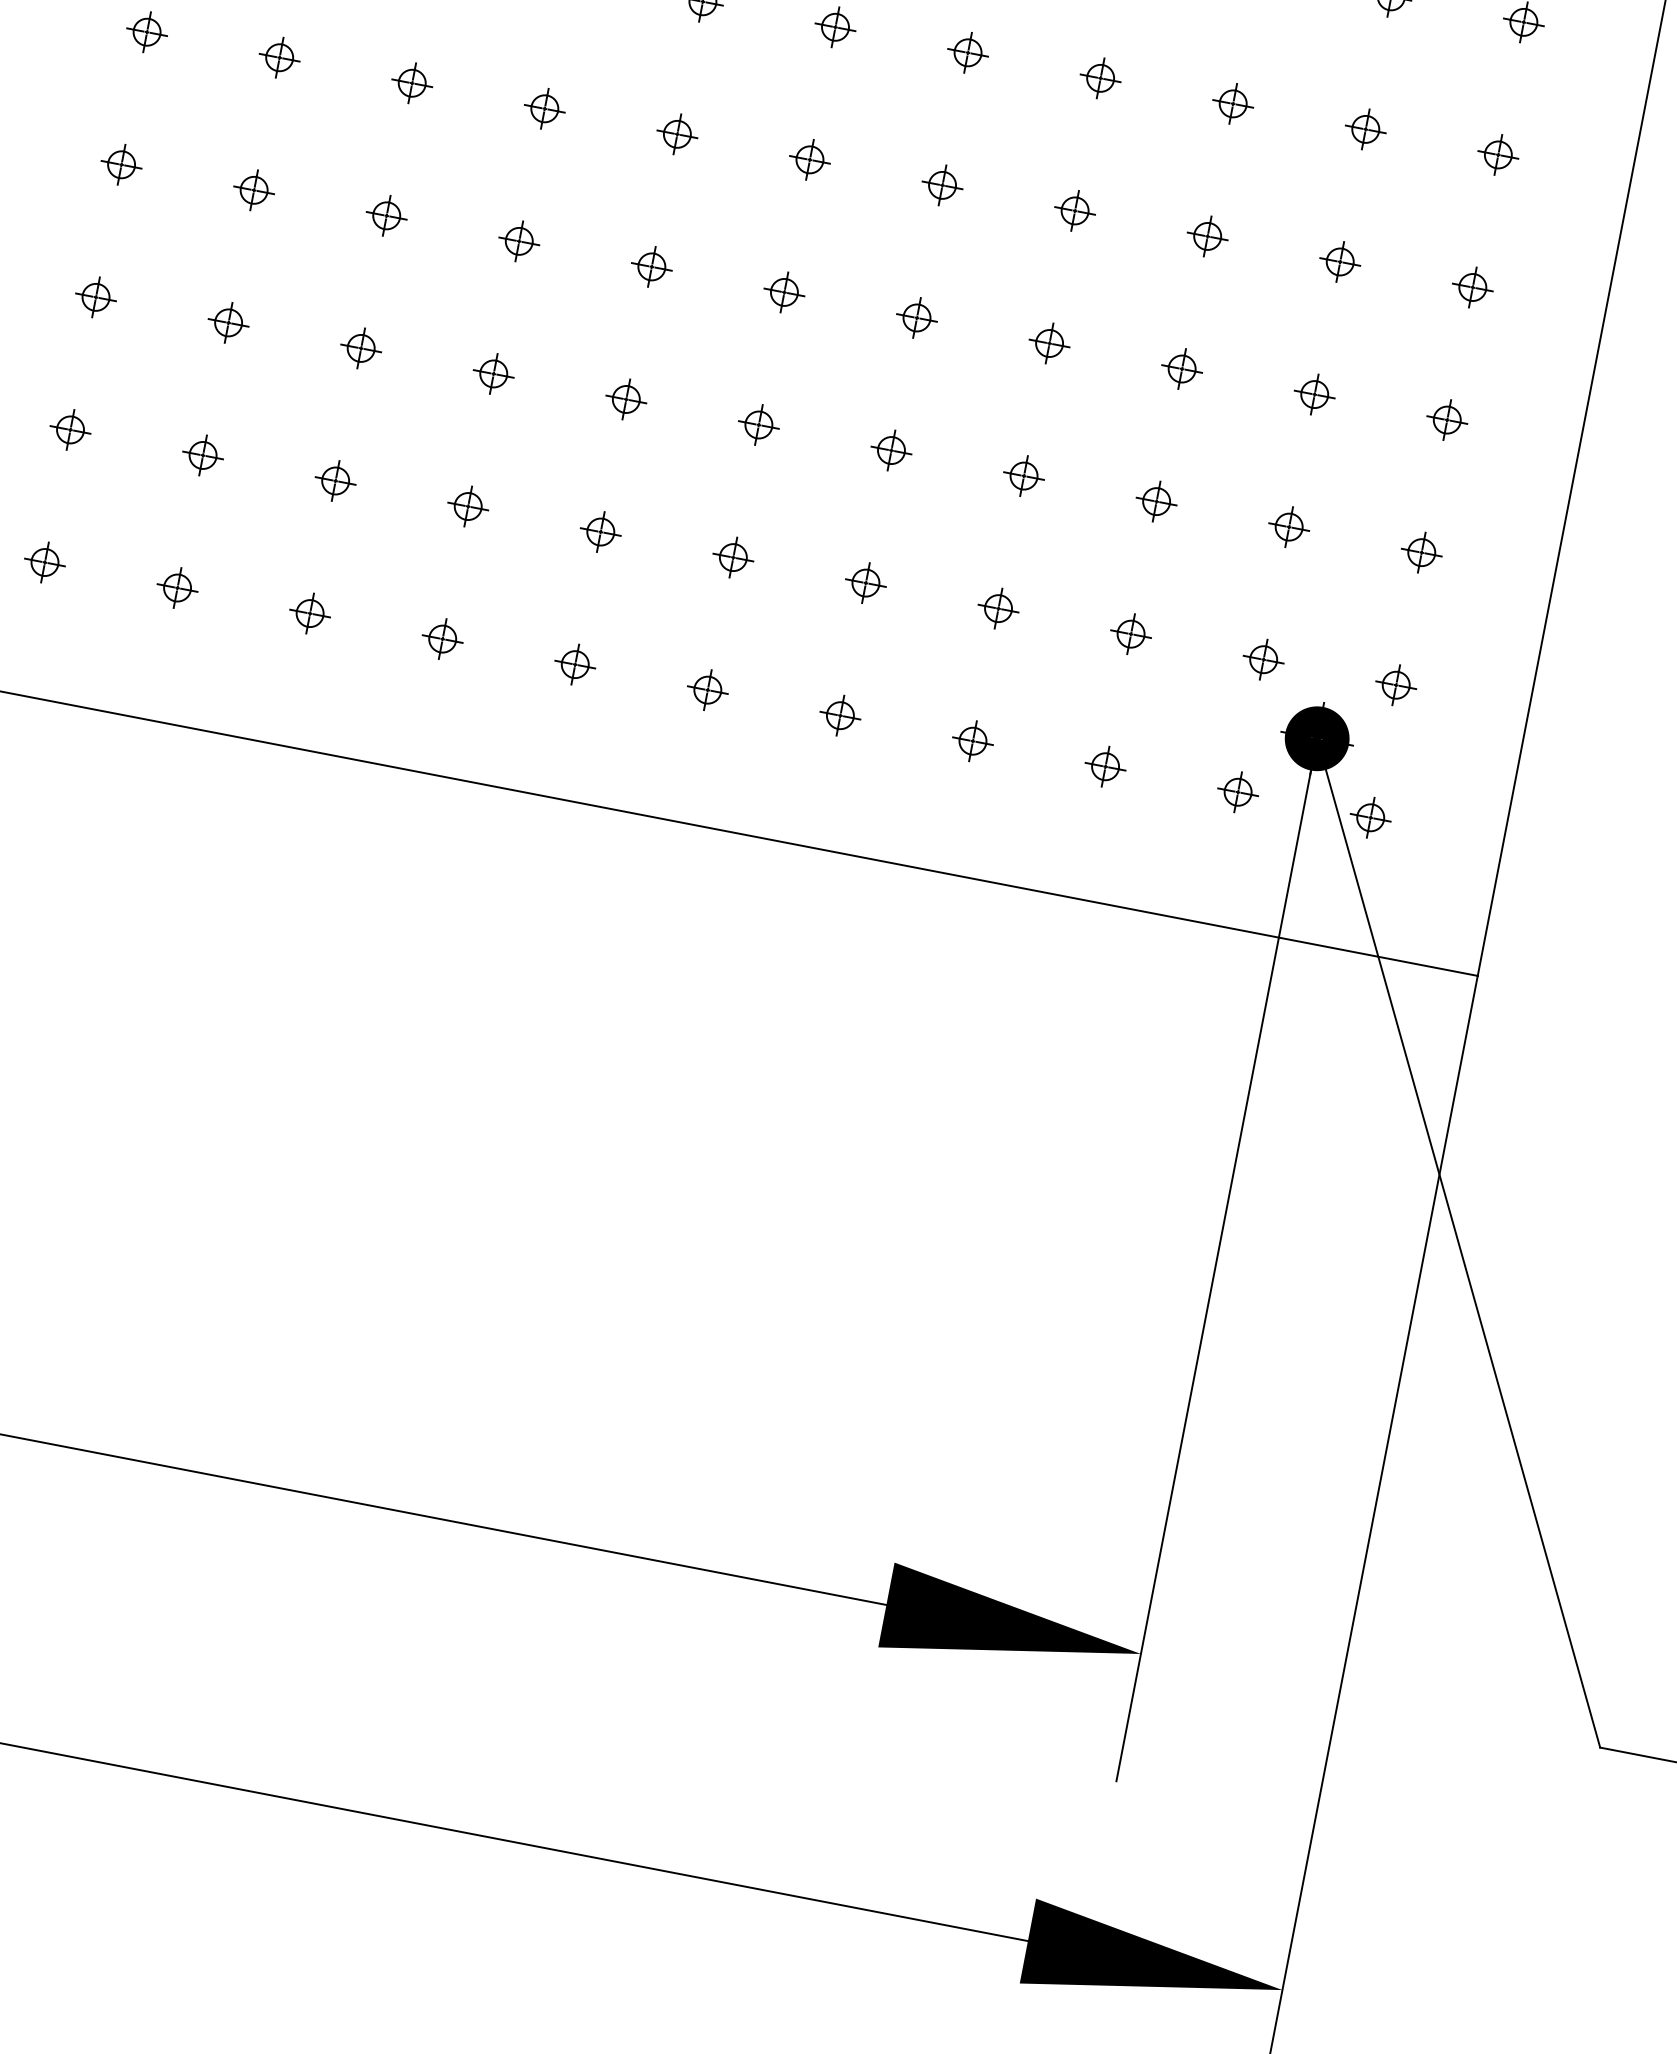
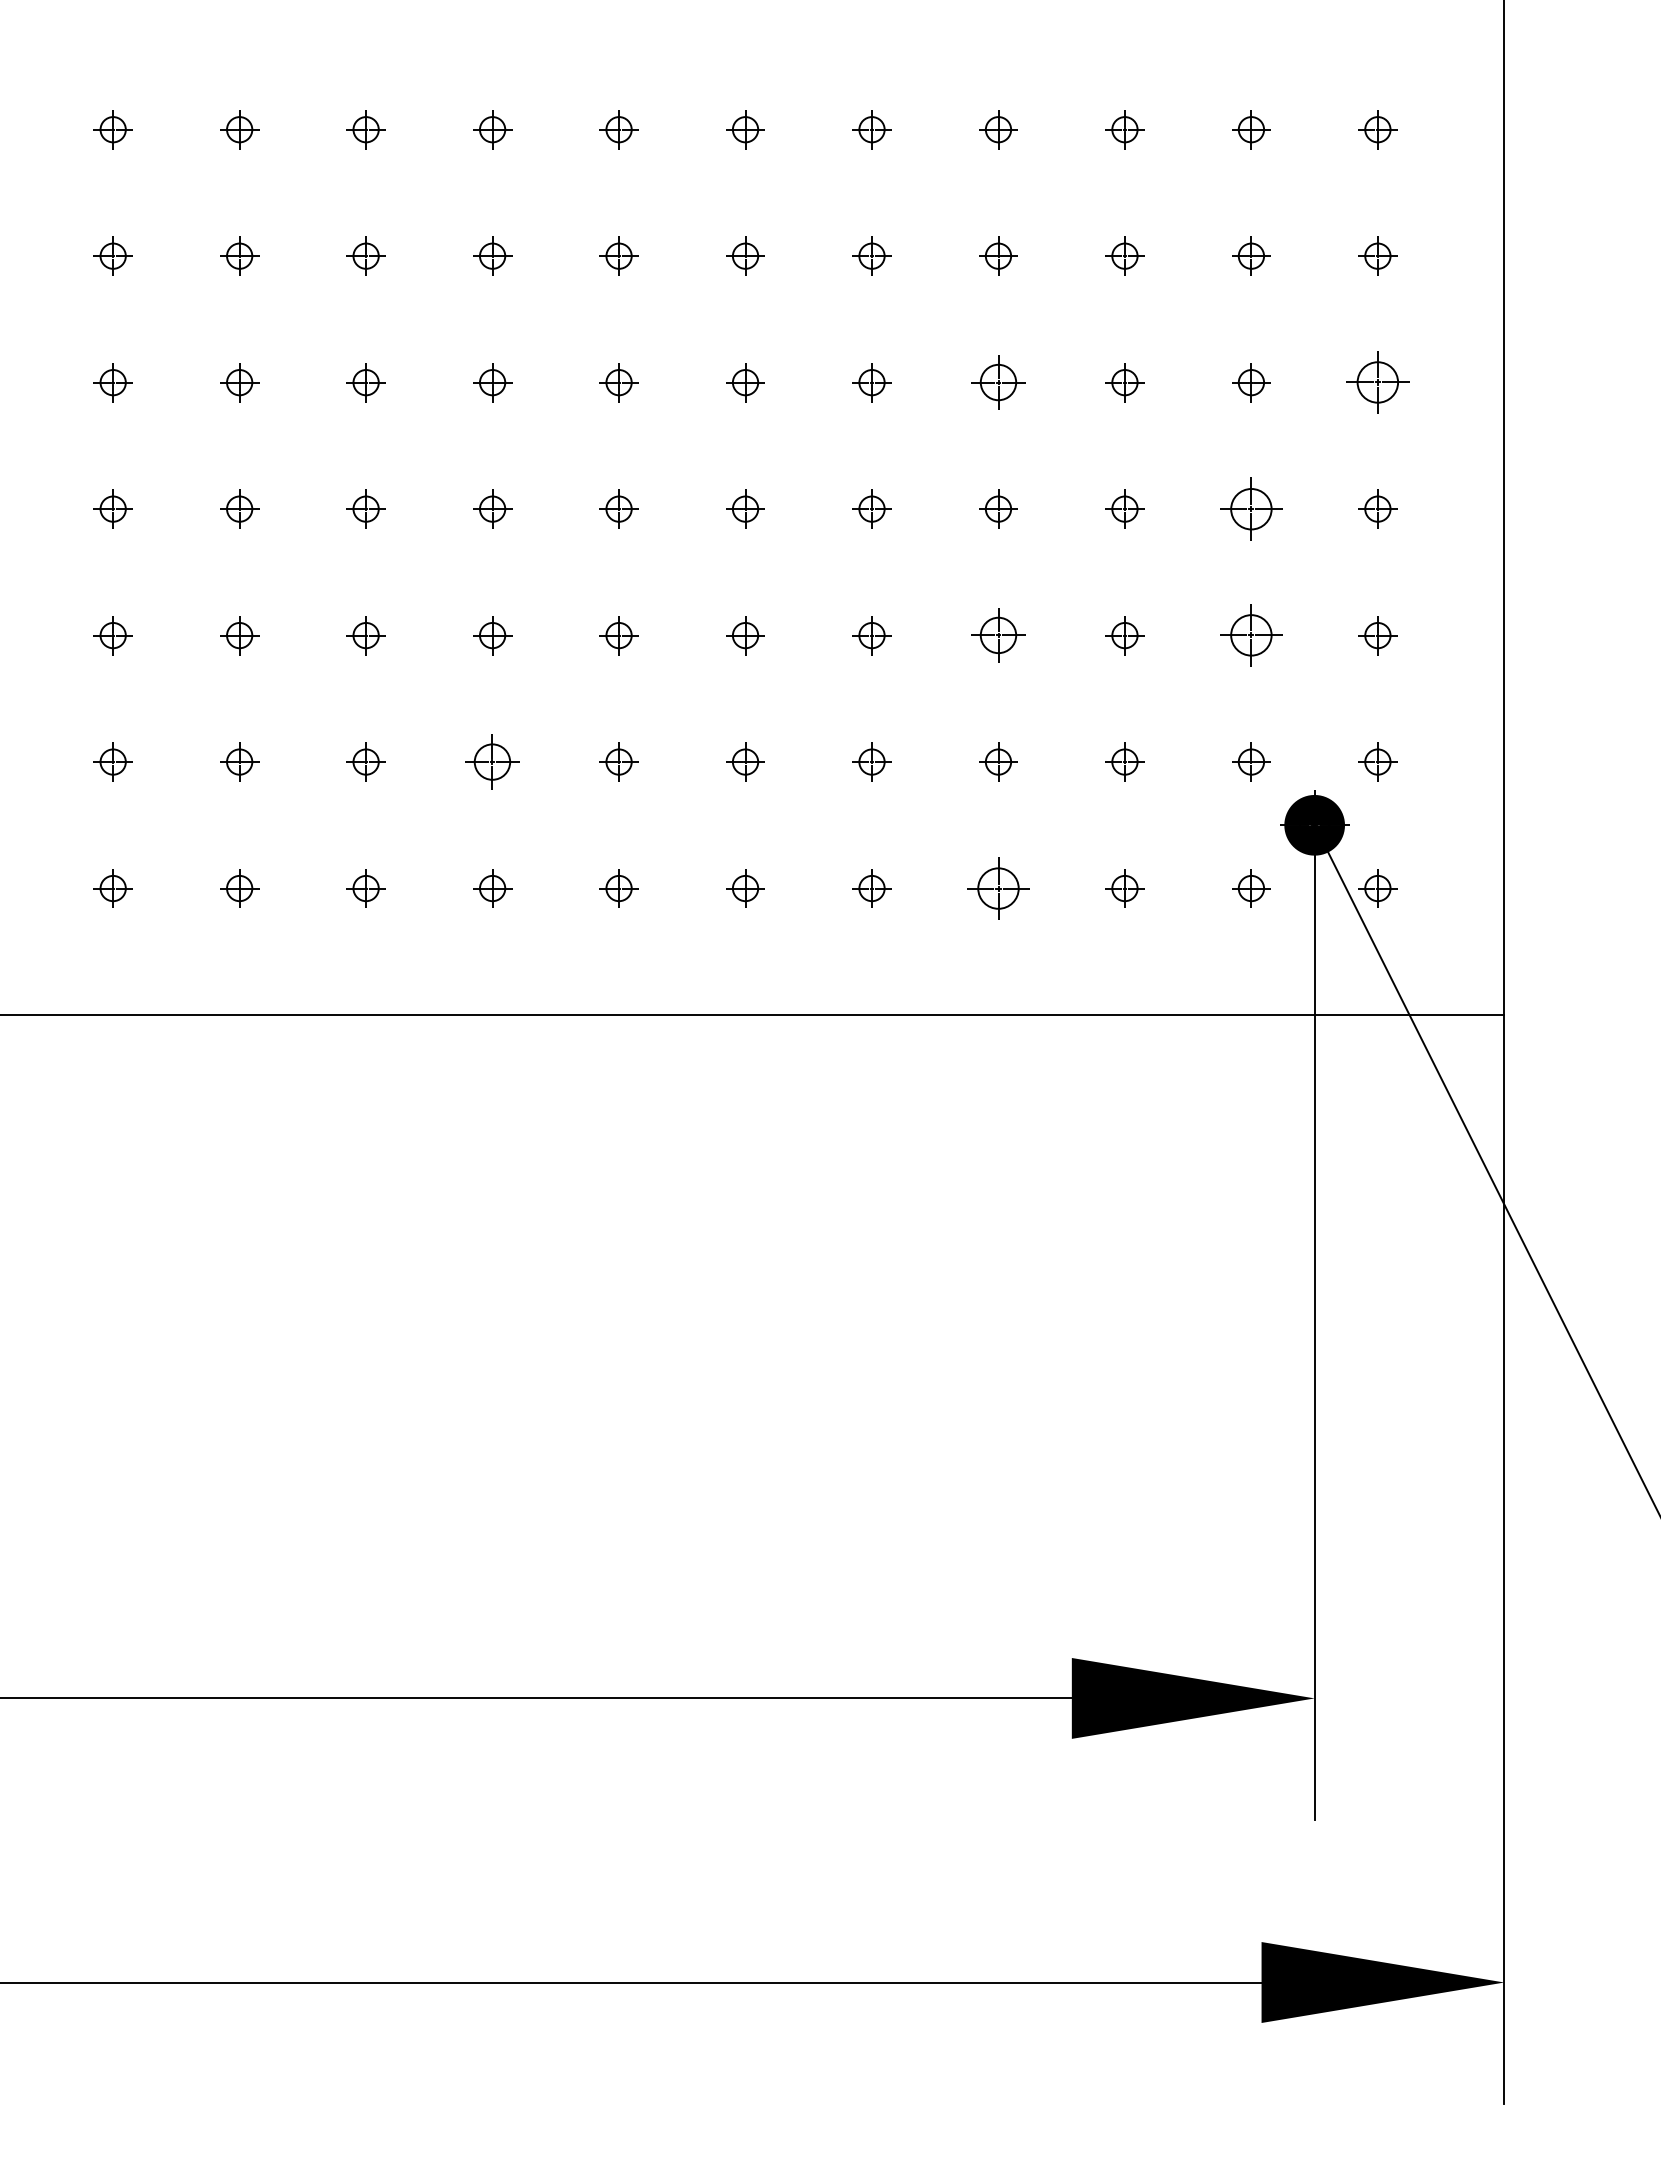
part: (1075, 210) -> (998, 382), size x1.4
part: (1472, 287) -> (1377, 382), size x1.6
part: (1314, 393) -> (1251, 508), size x1.6
part: (1024, 475) -> (998, 635), size x1.4
part: (468, 505) -> (492, 761), size x1.4
part: (1289, 527) -> (1251, 635), size x1.6
part: (973, 741) -> (998, 888), size x1.6

